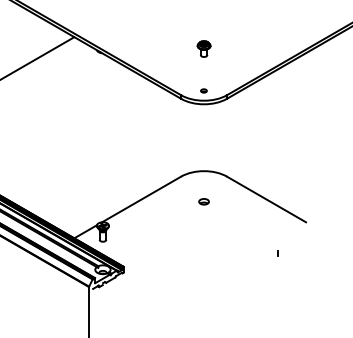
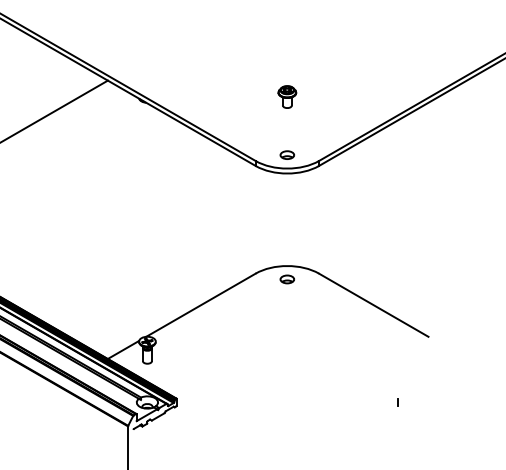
part: (203, 90) -> (286, 154), size x1.67
part: (204, 201) -> (287, 279), moved
line: (277, 253) -> (397, 402), moved

